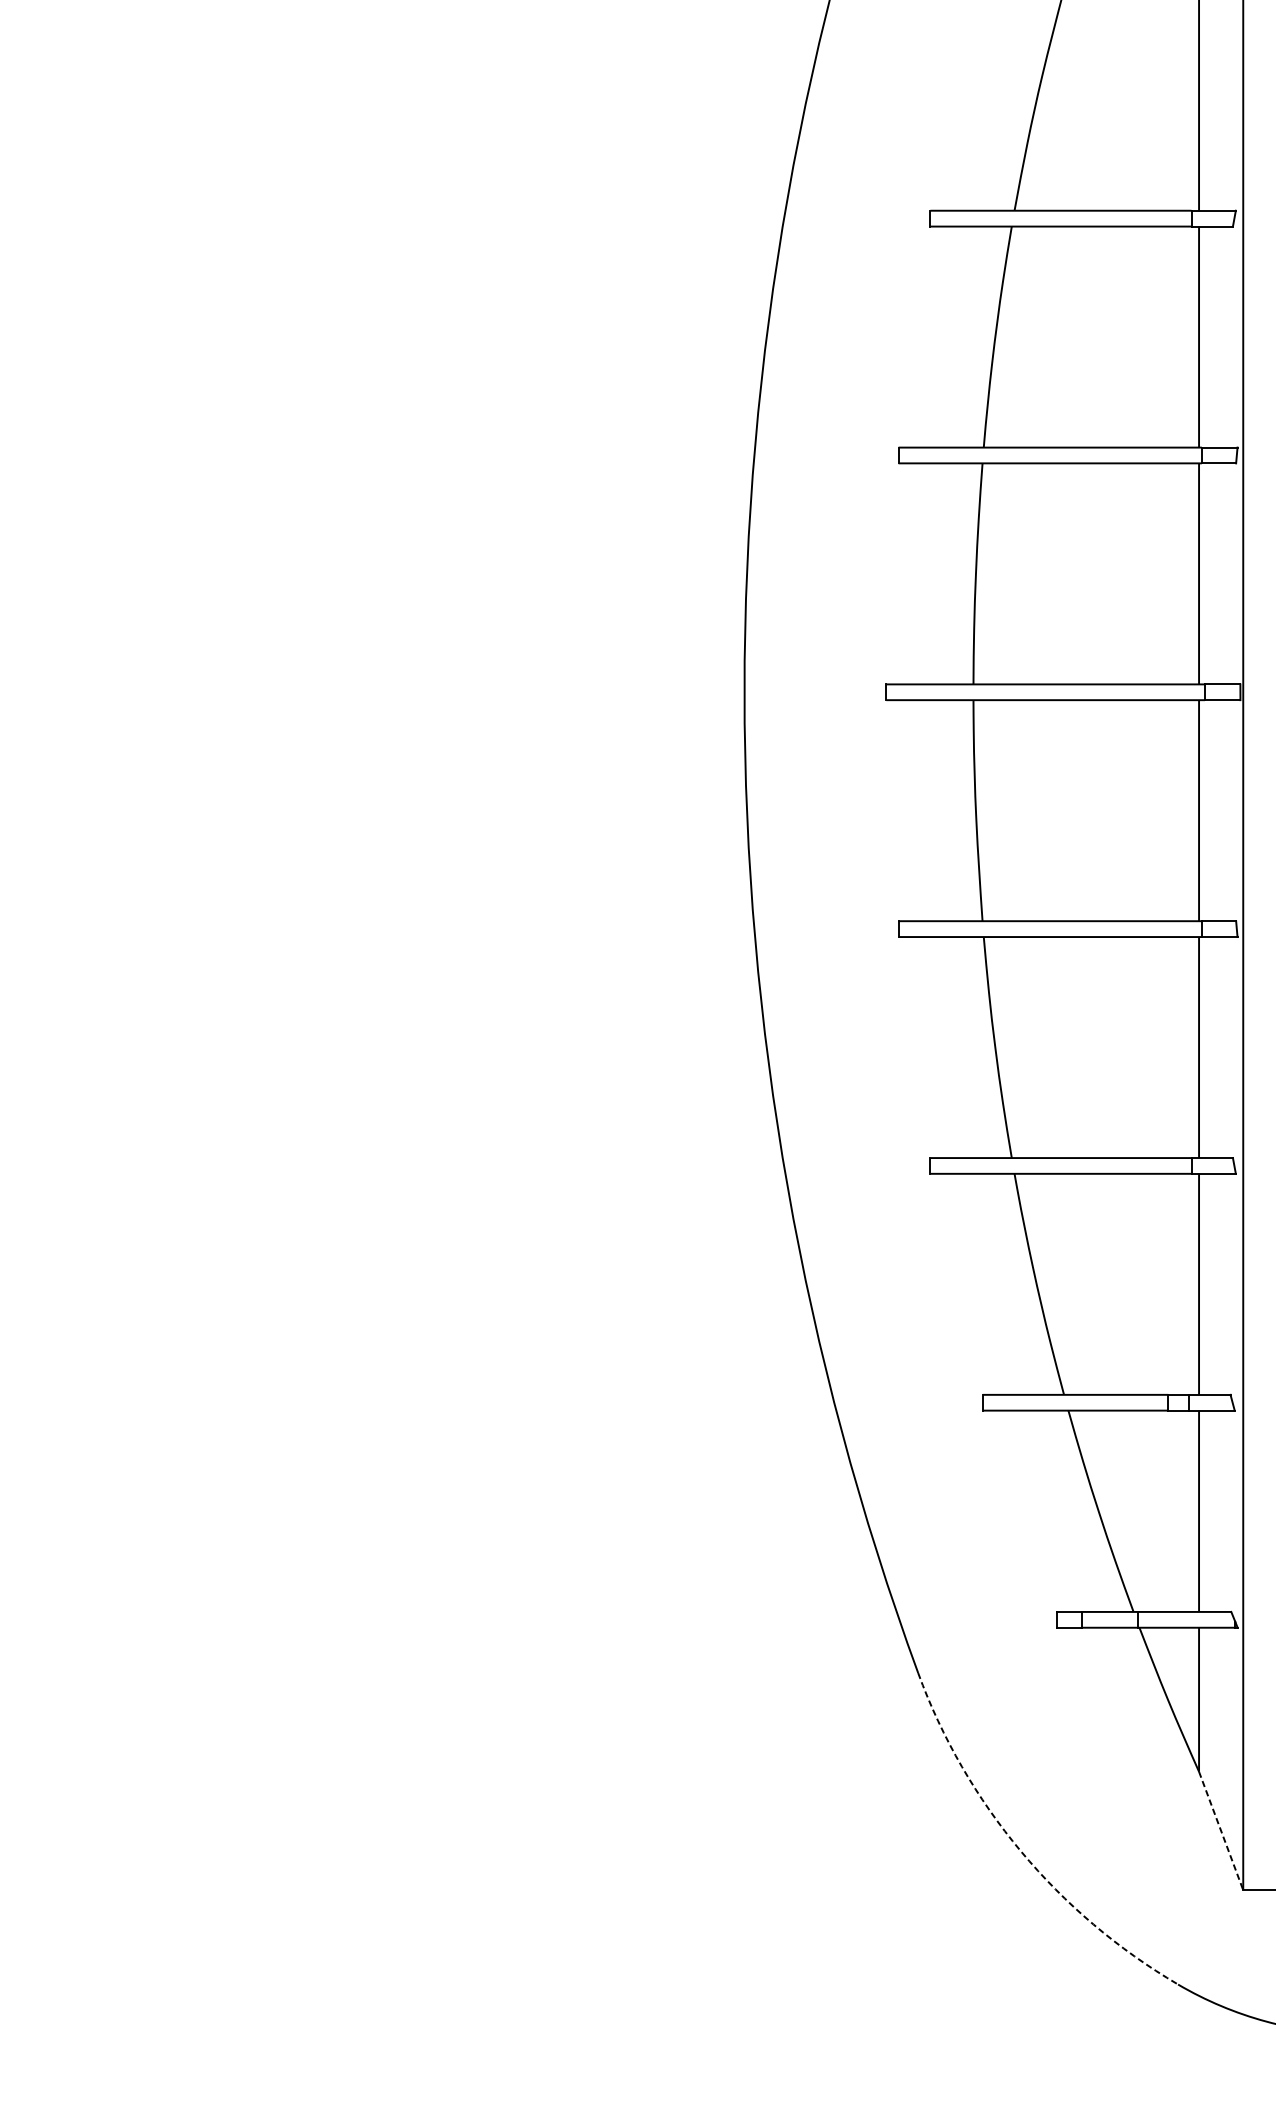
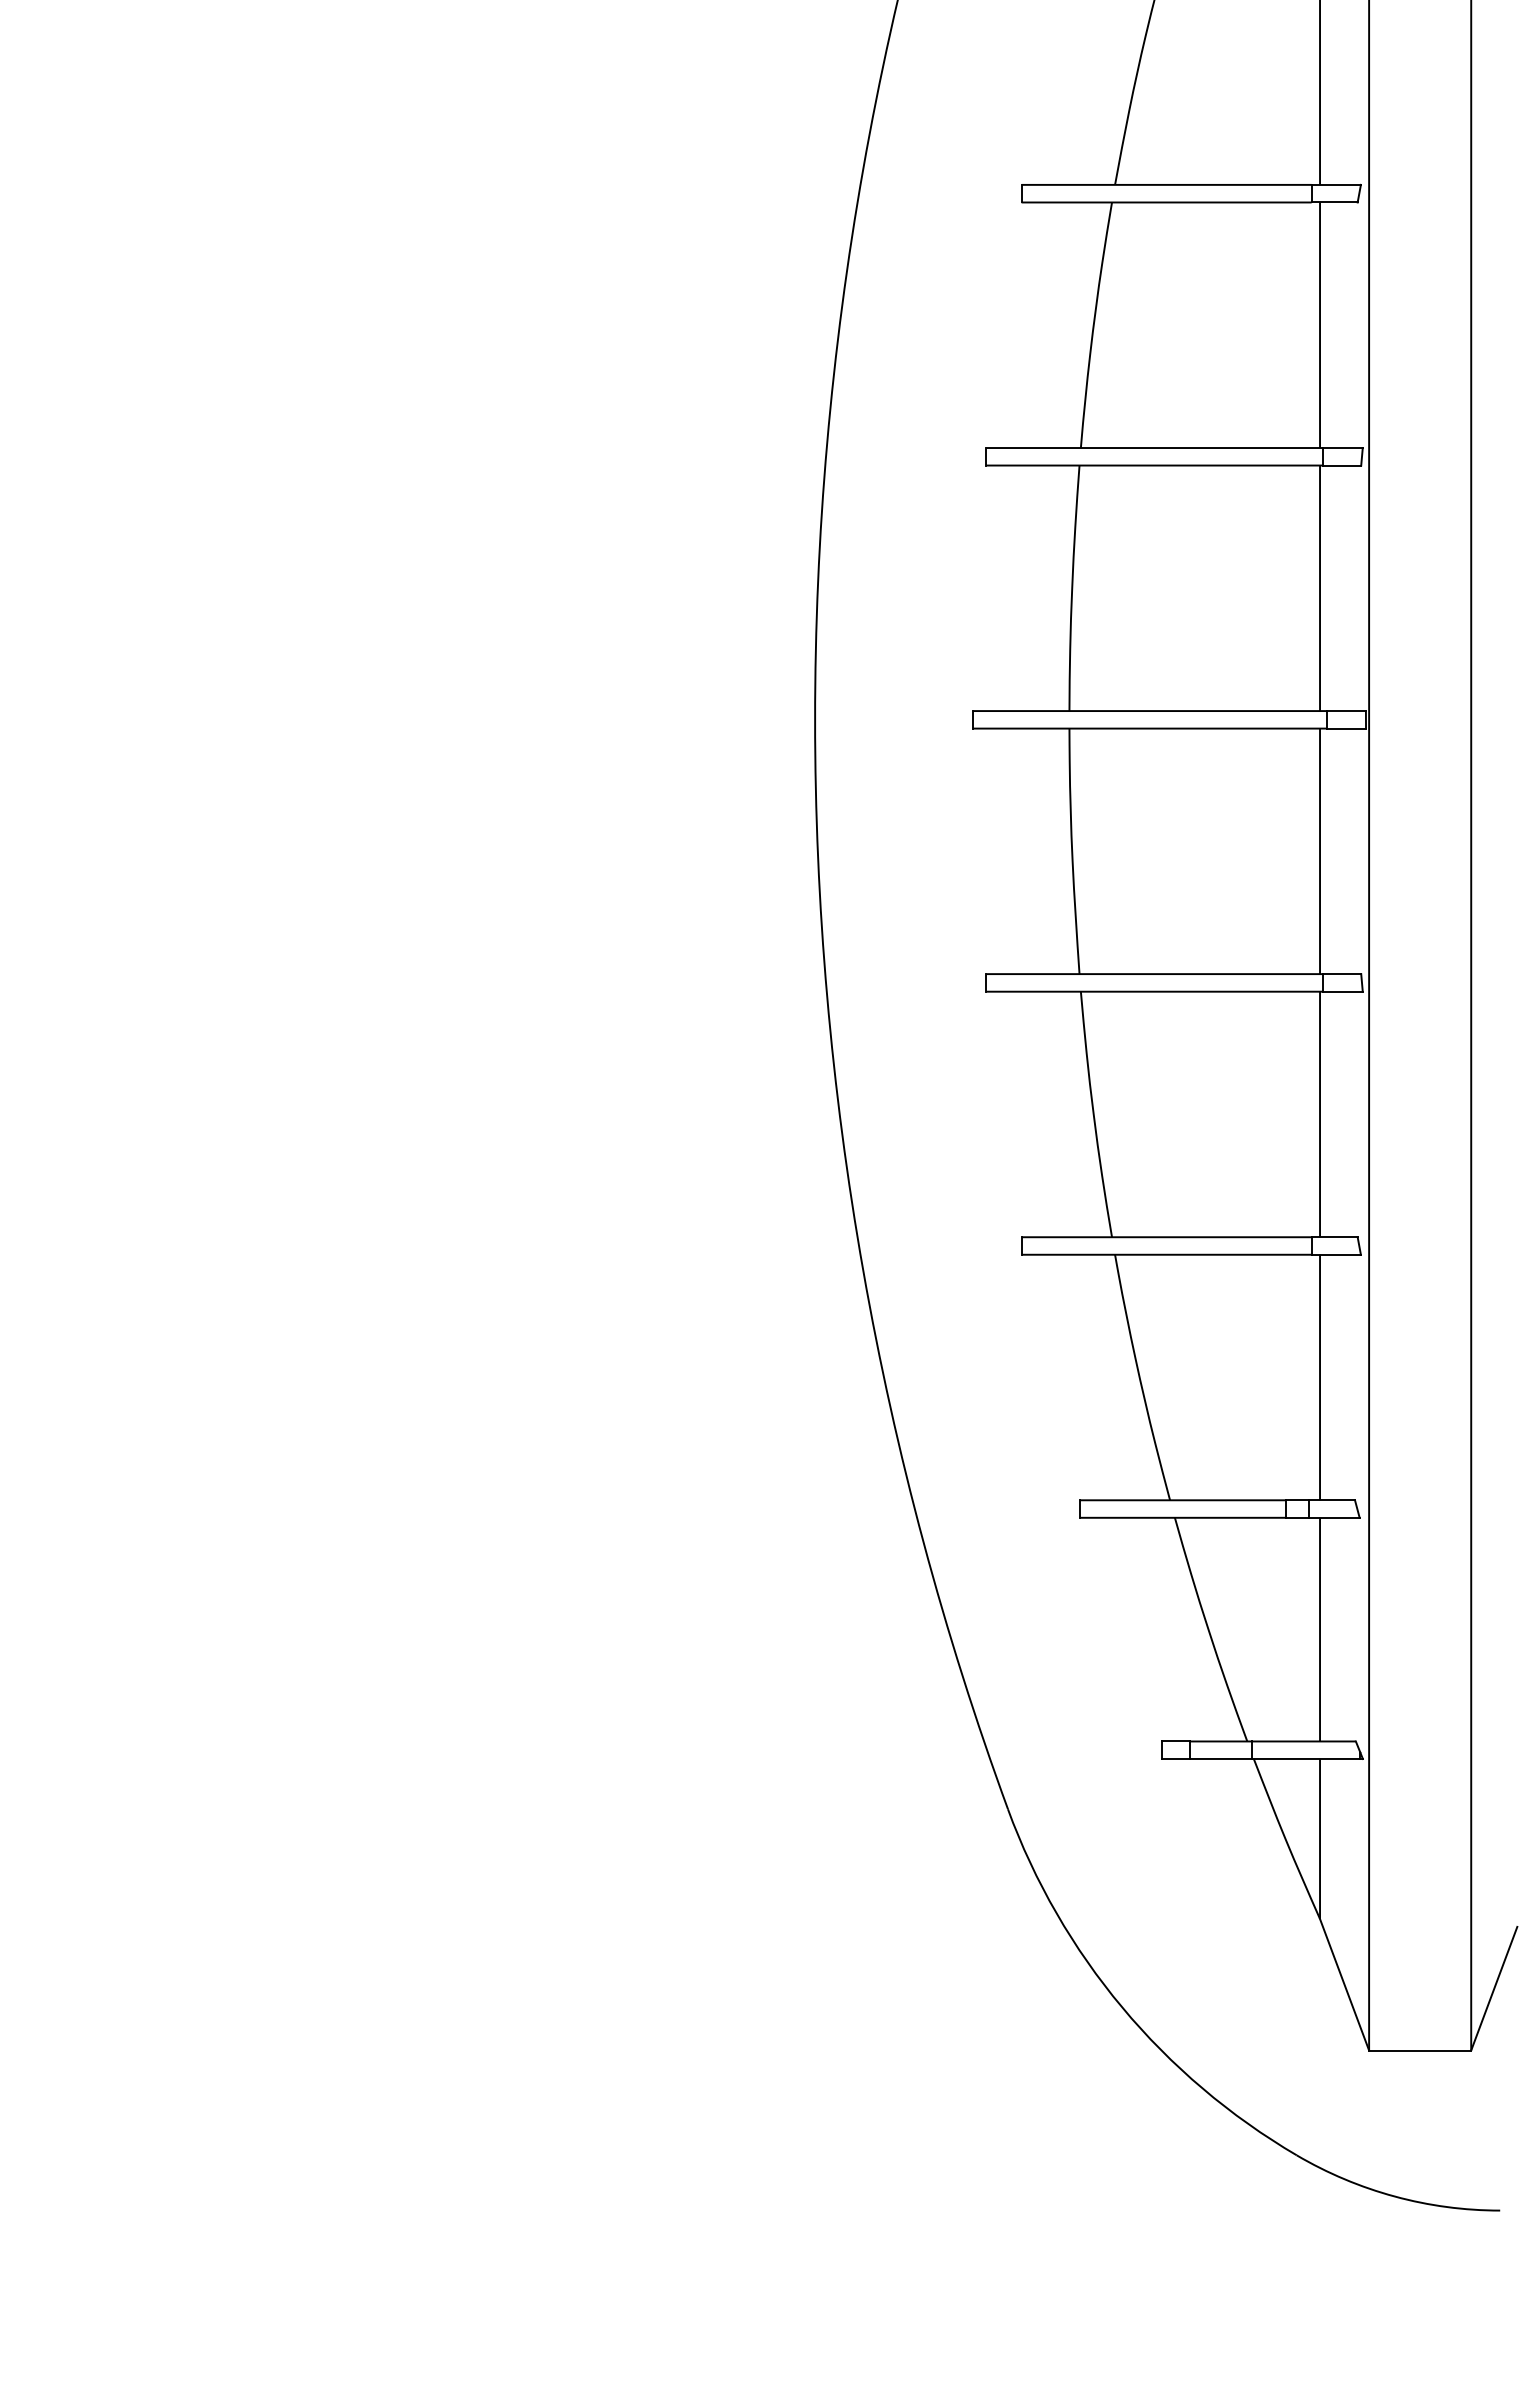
line: (1221, 1831) -> (1344, 1985), dashed -> solid
arc: (1021, 1851) -> (1122, 2007), dashed -> solid

